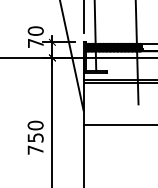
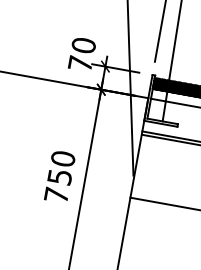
text: (35, 137) -> (59, 176), moved

